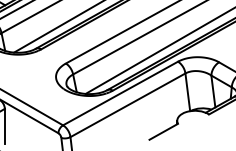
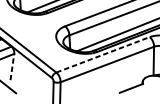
line: (120, 93) -> (103, 54), solid -> dashed
line: (4, 125) -> (12, 66), solid -> dashed

